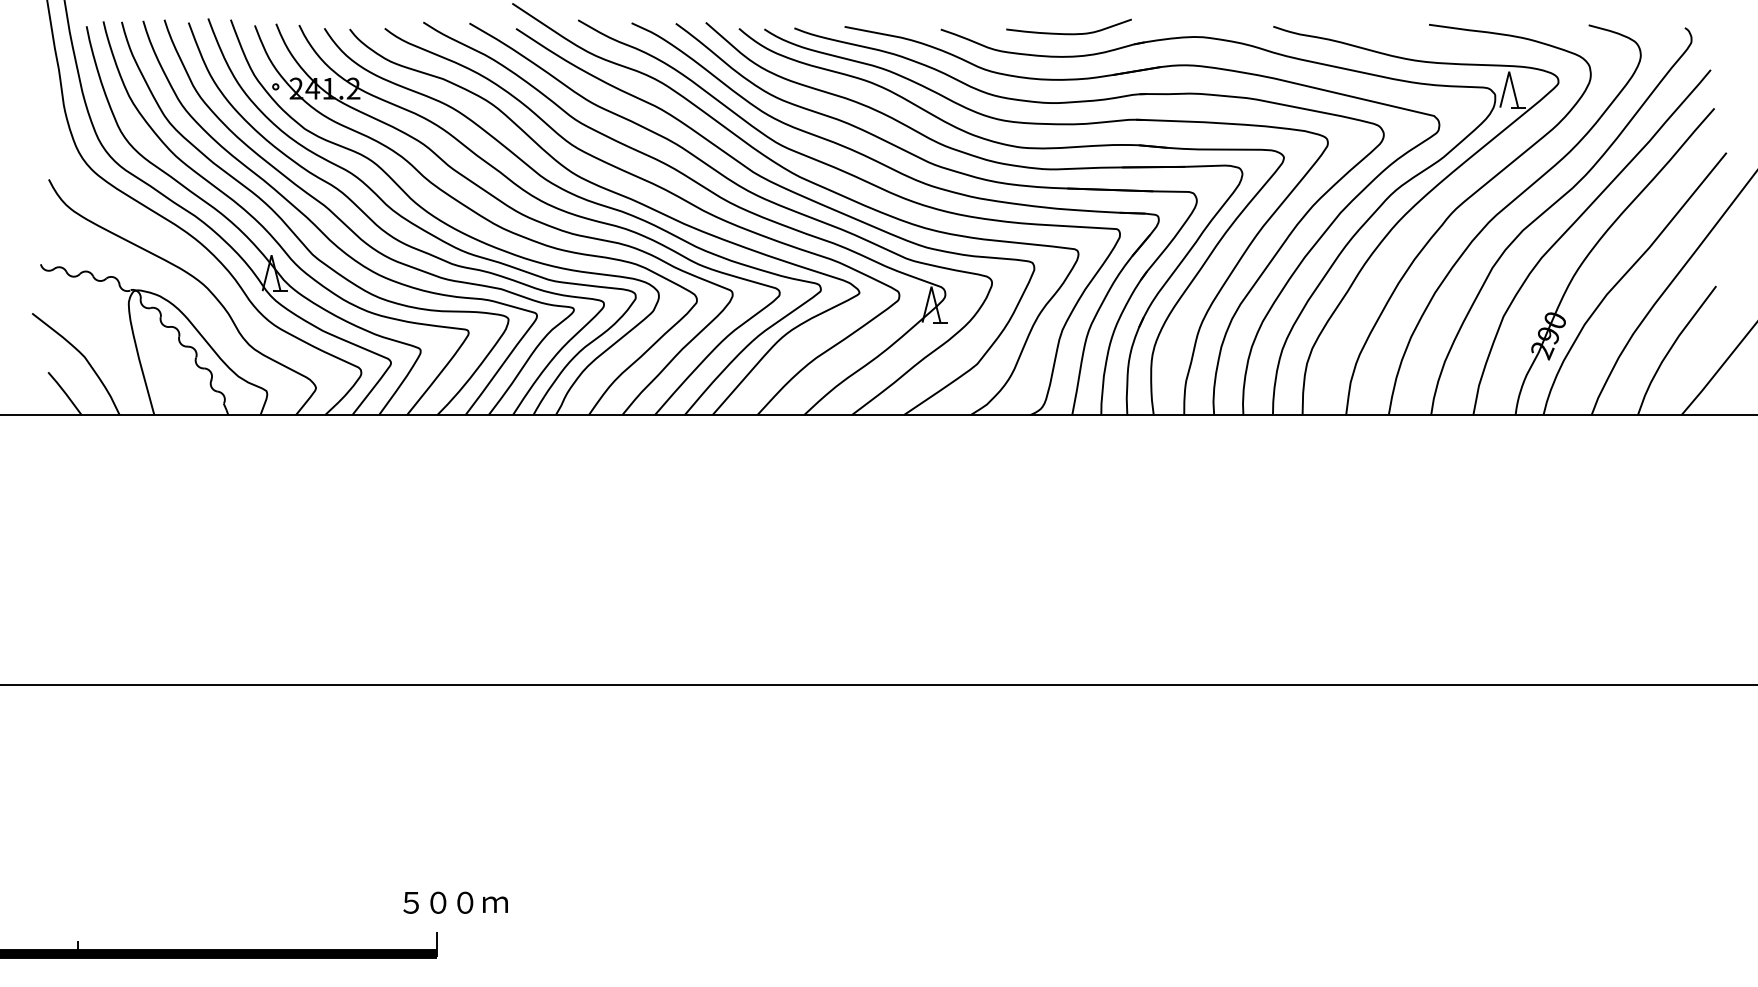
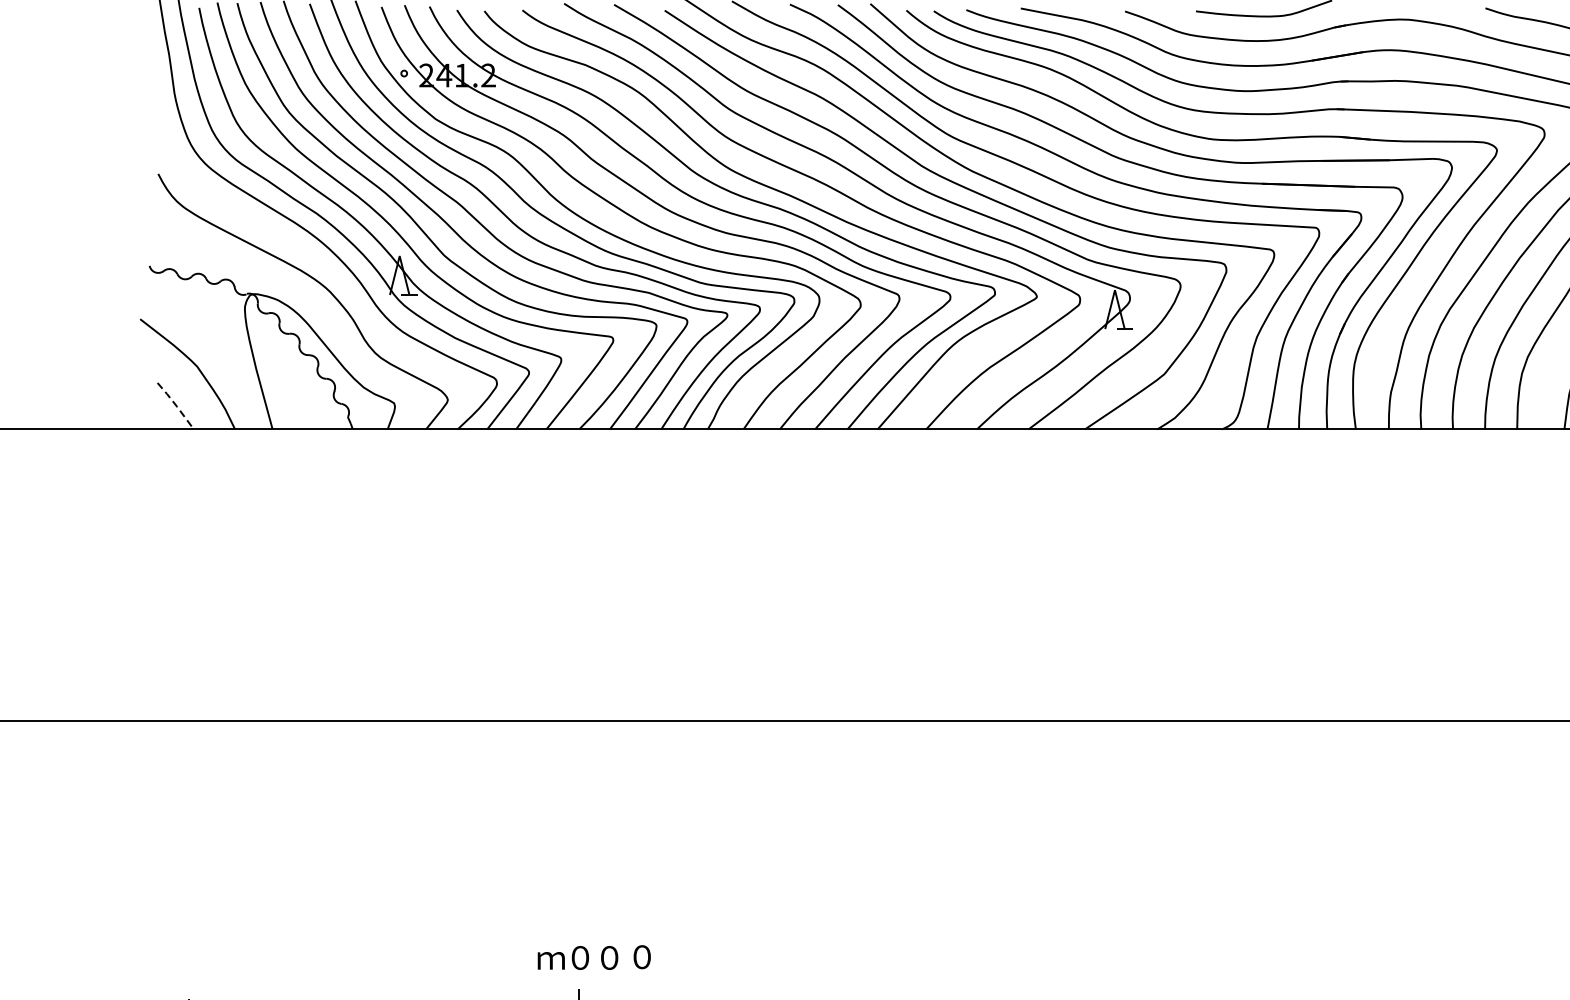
line: (65, 393) -> (176, 405), solid -> dashed
text: (411, 902) -> (551, 957), ５ -> ｍ
text: (495, 902) -> (642, 957), ｍ -> ０

